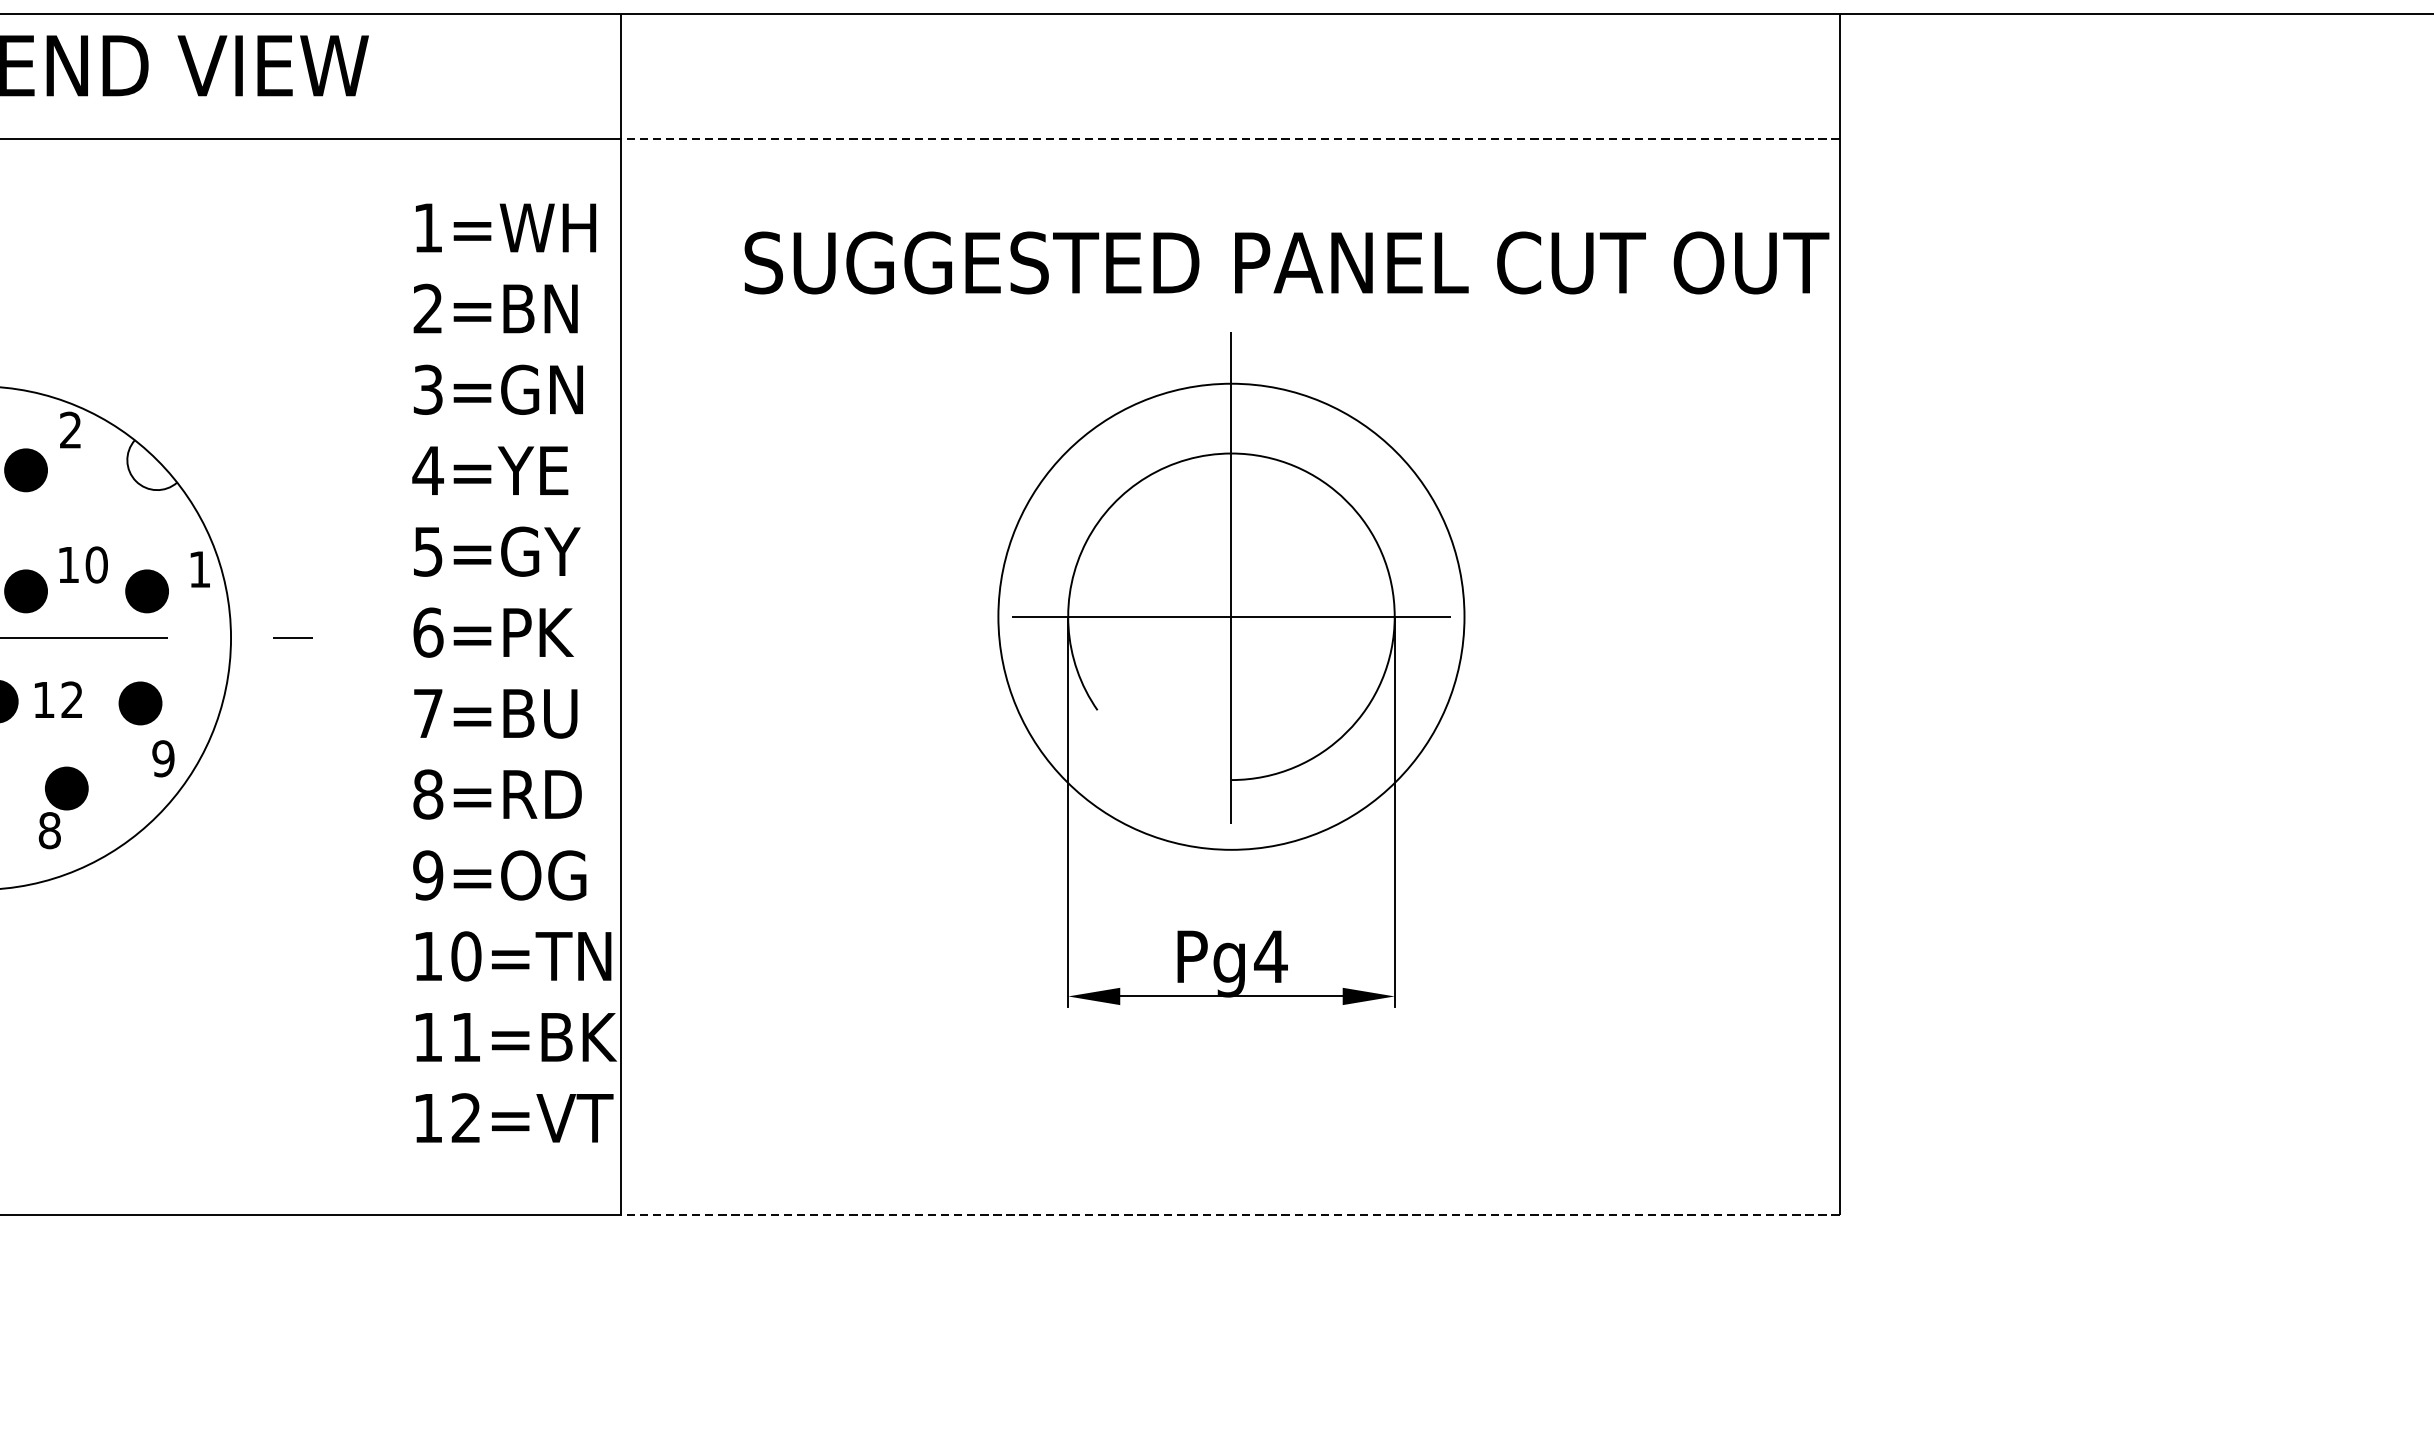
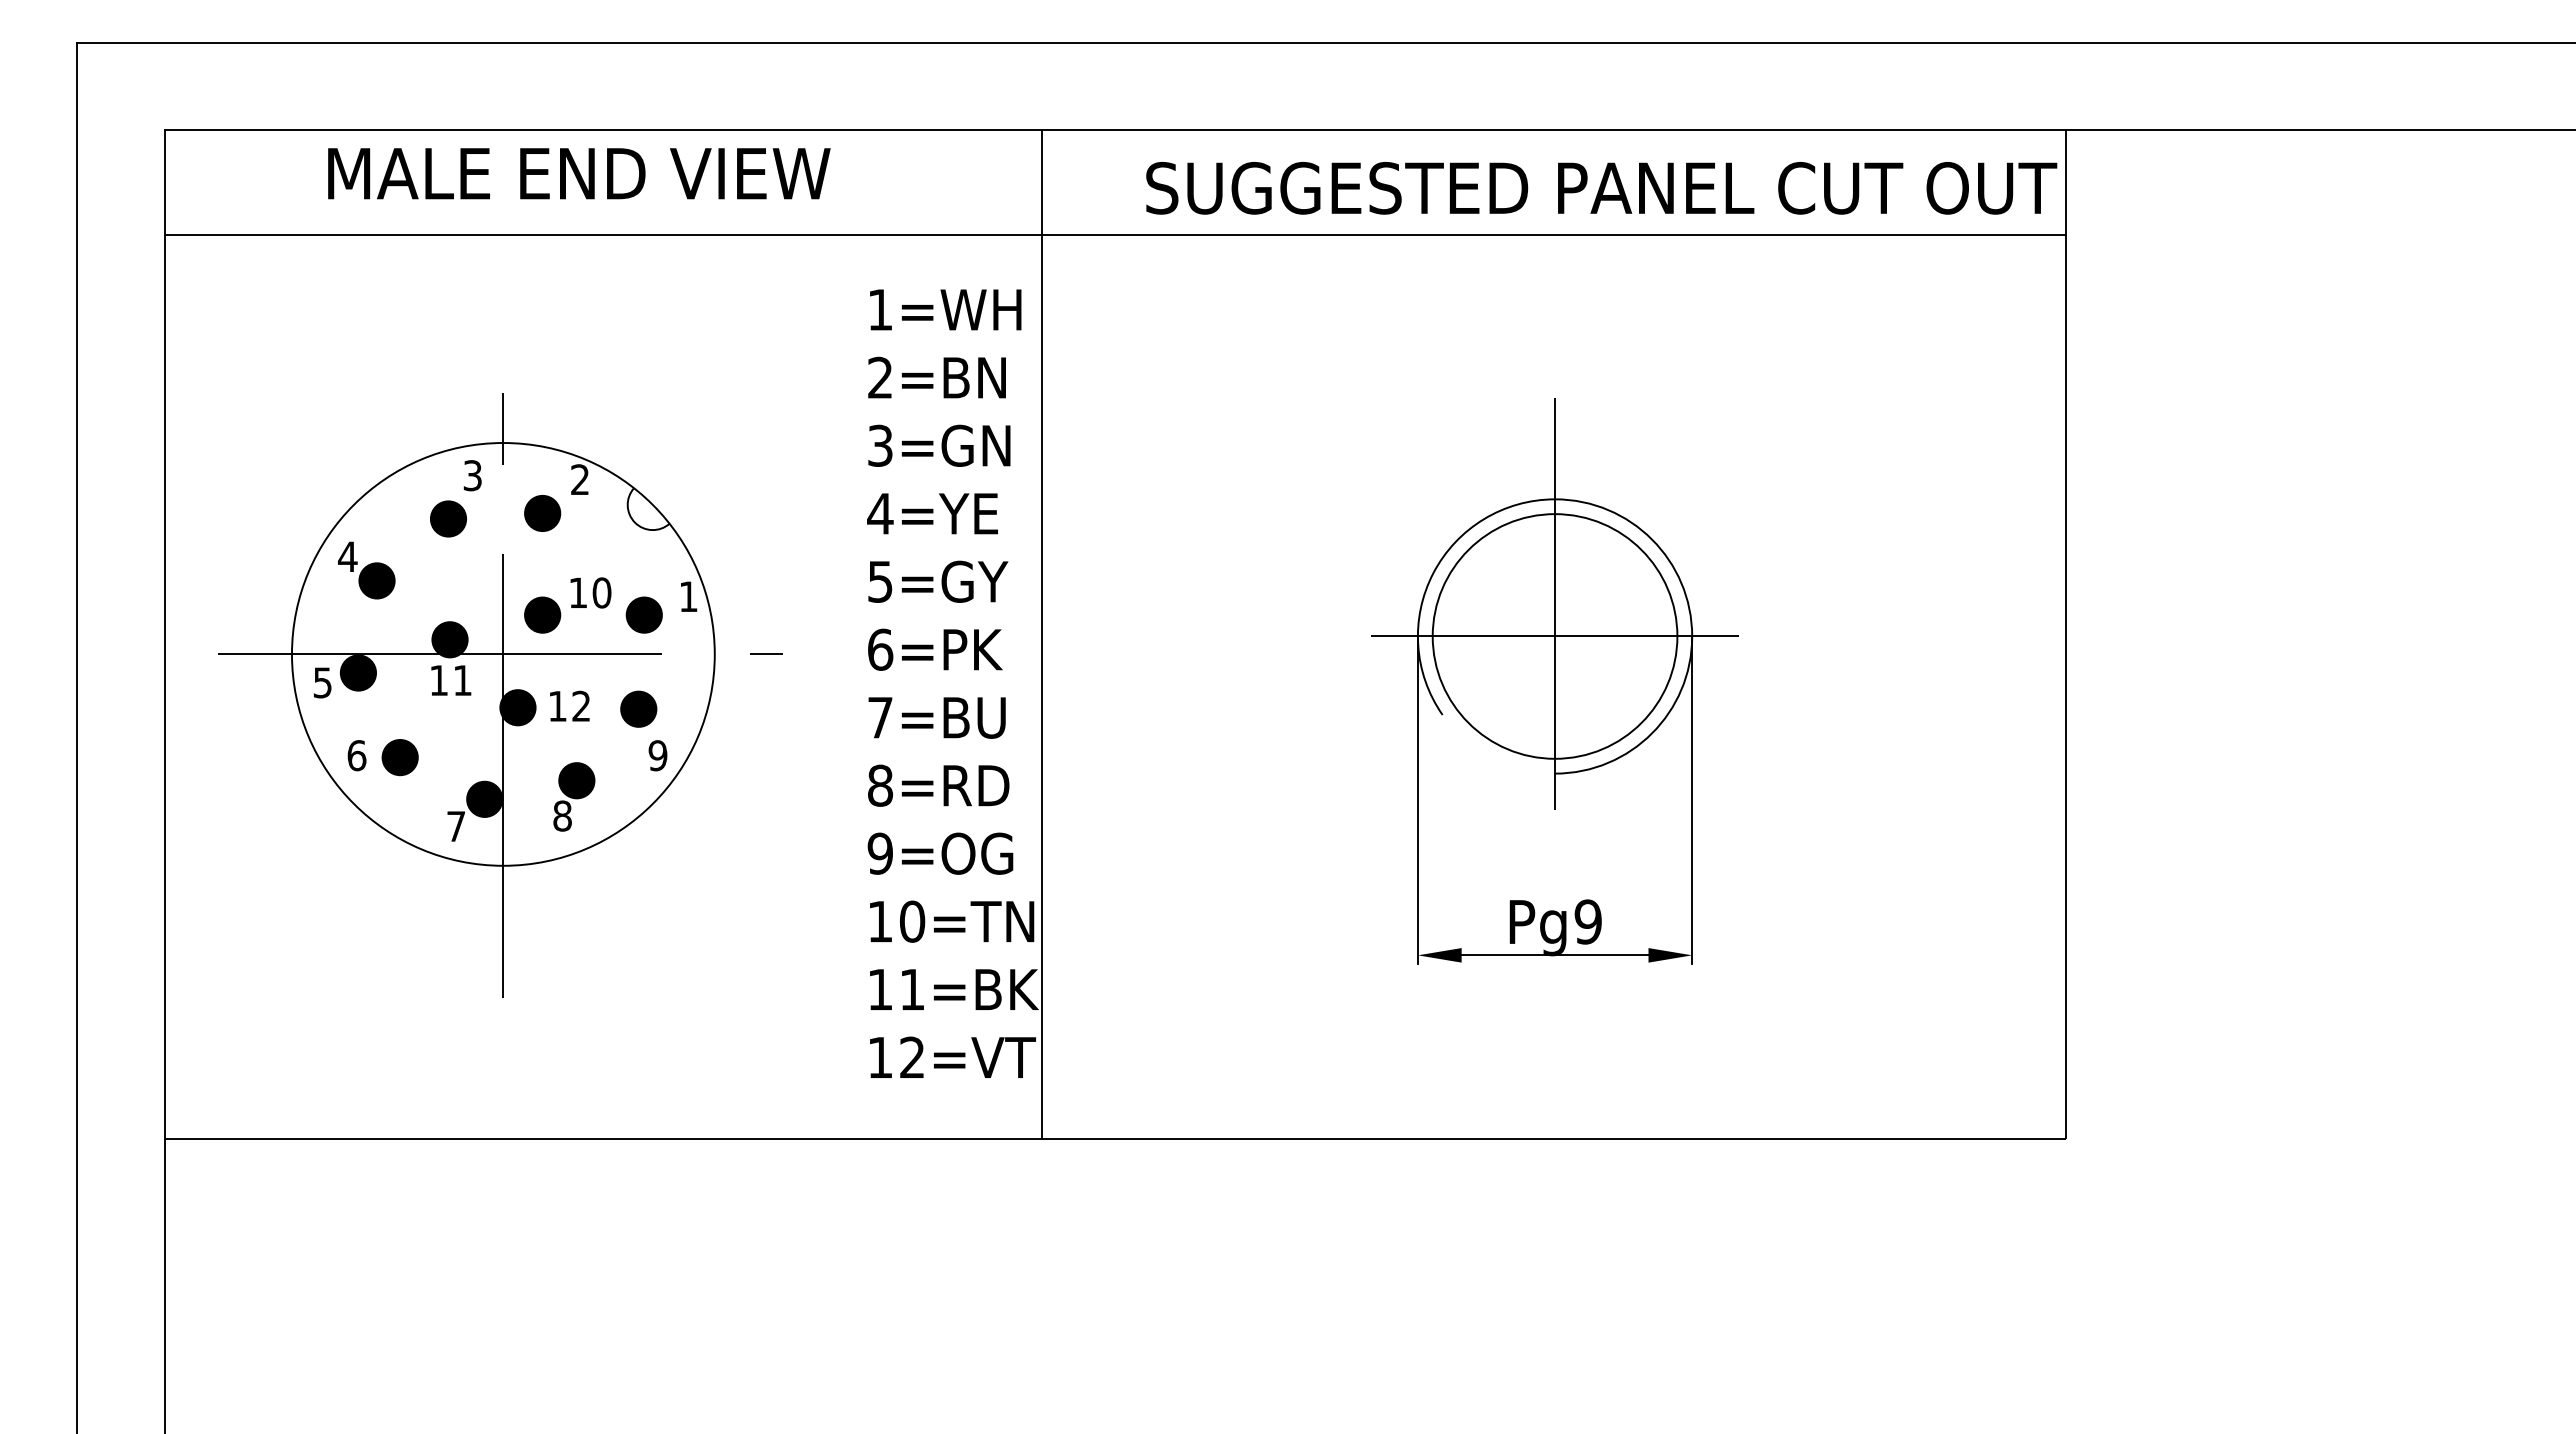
line: (1230, 139) -> (1554, 235), dashed -> solid
text: (1286, 263) -> (1601, 188), moved
circle: (1230, 616) -> (1554, 636), size x0.62
text: (1271, 956) -> (1588, 921), Pg4 -> Pg9
line: (1230, 1214) -> (1554, 1138), dashed -> solid

